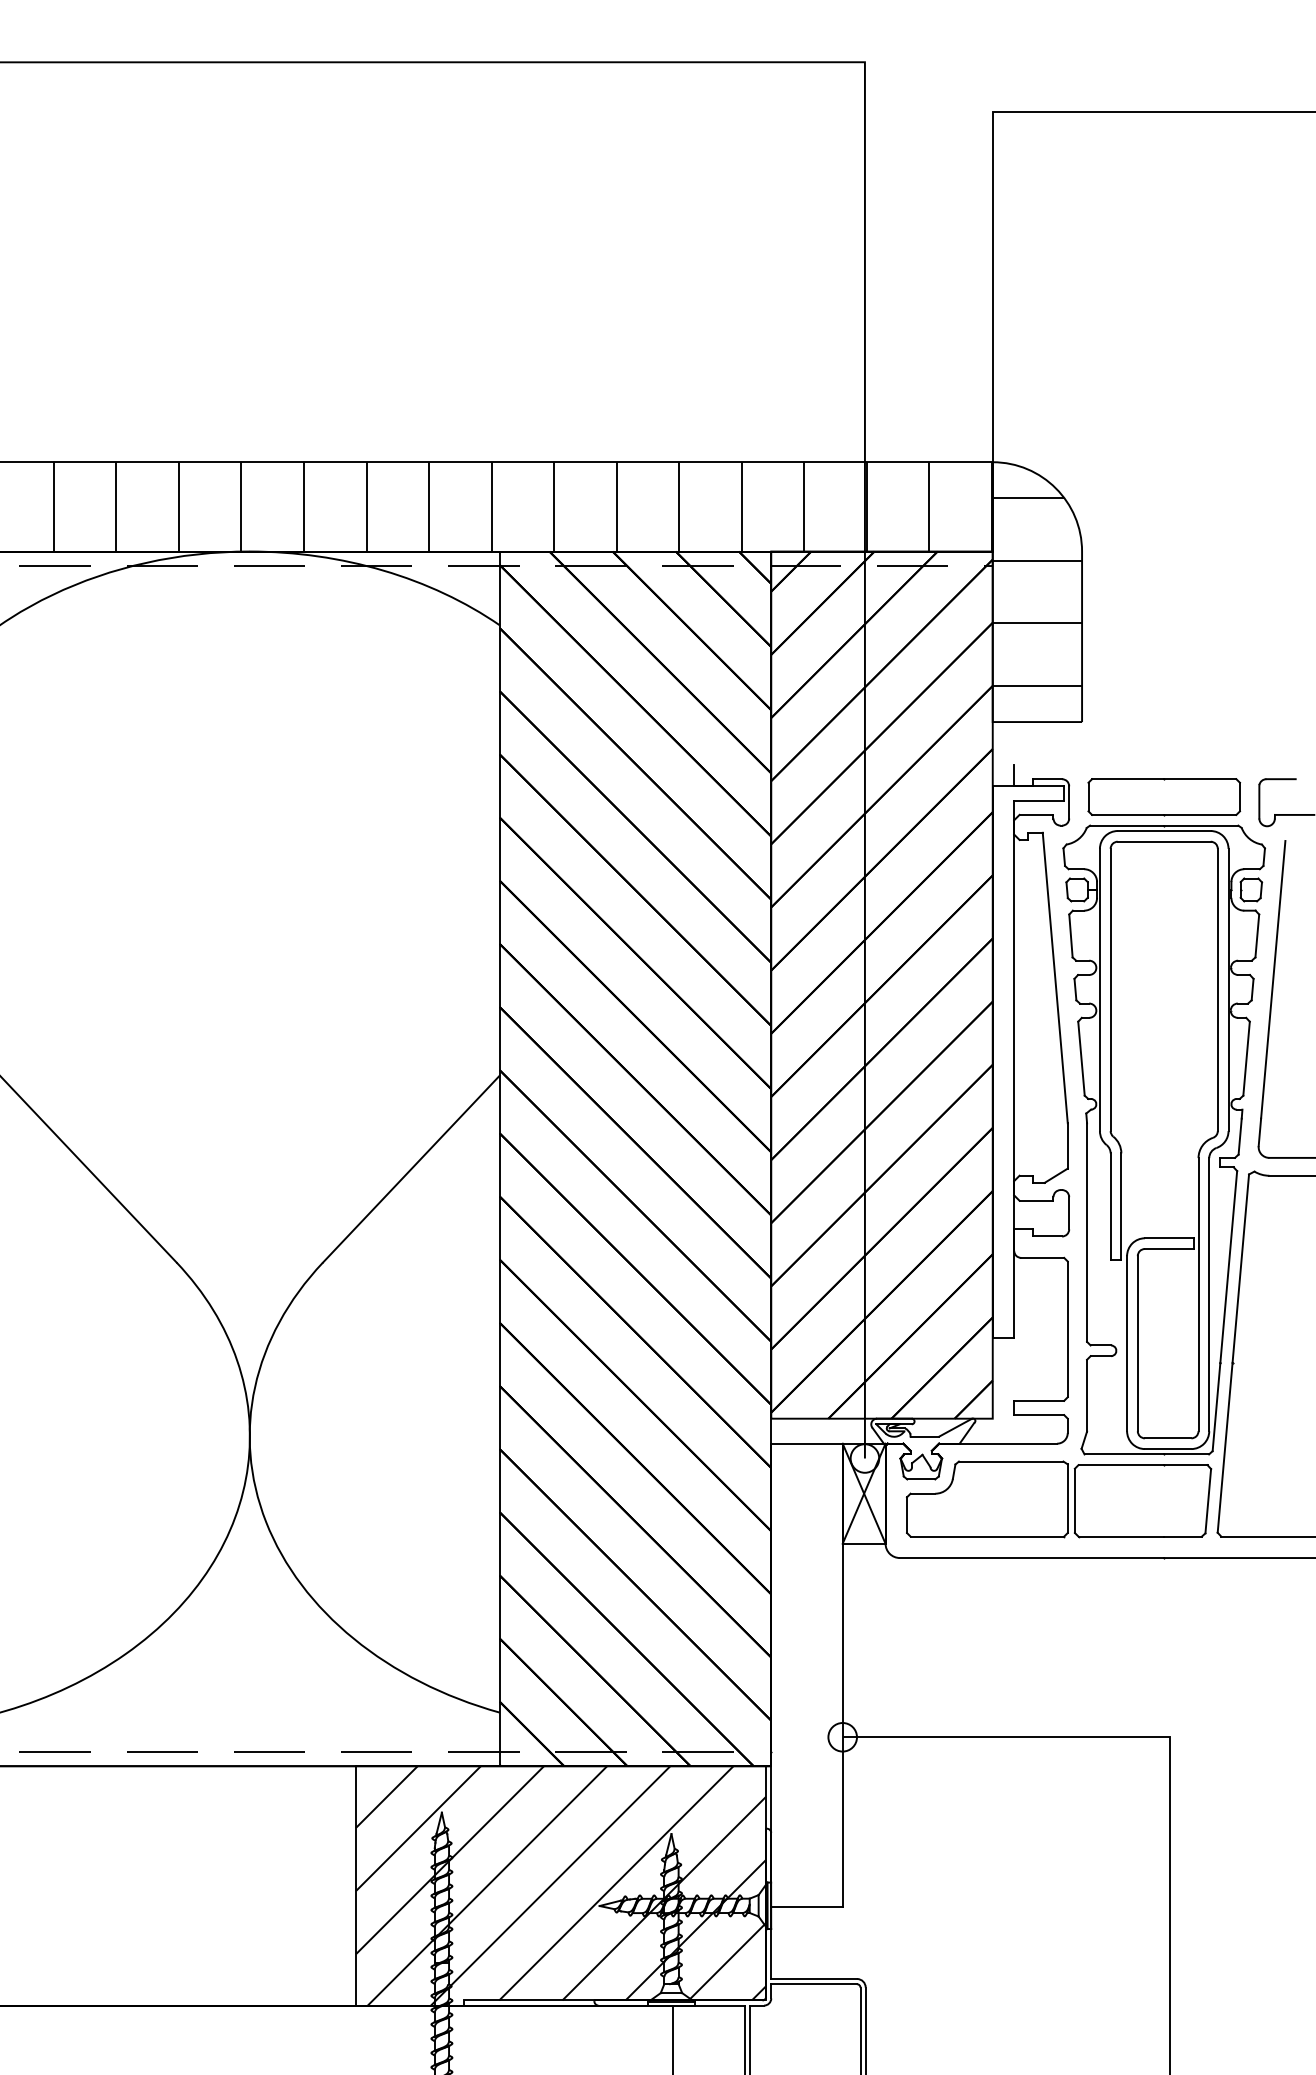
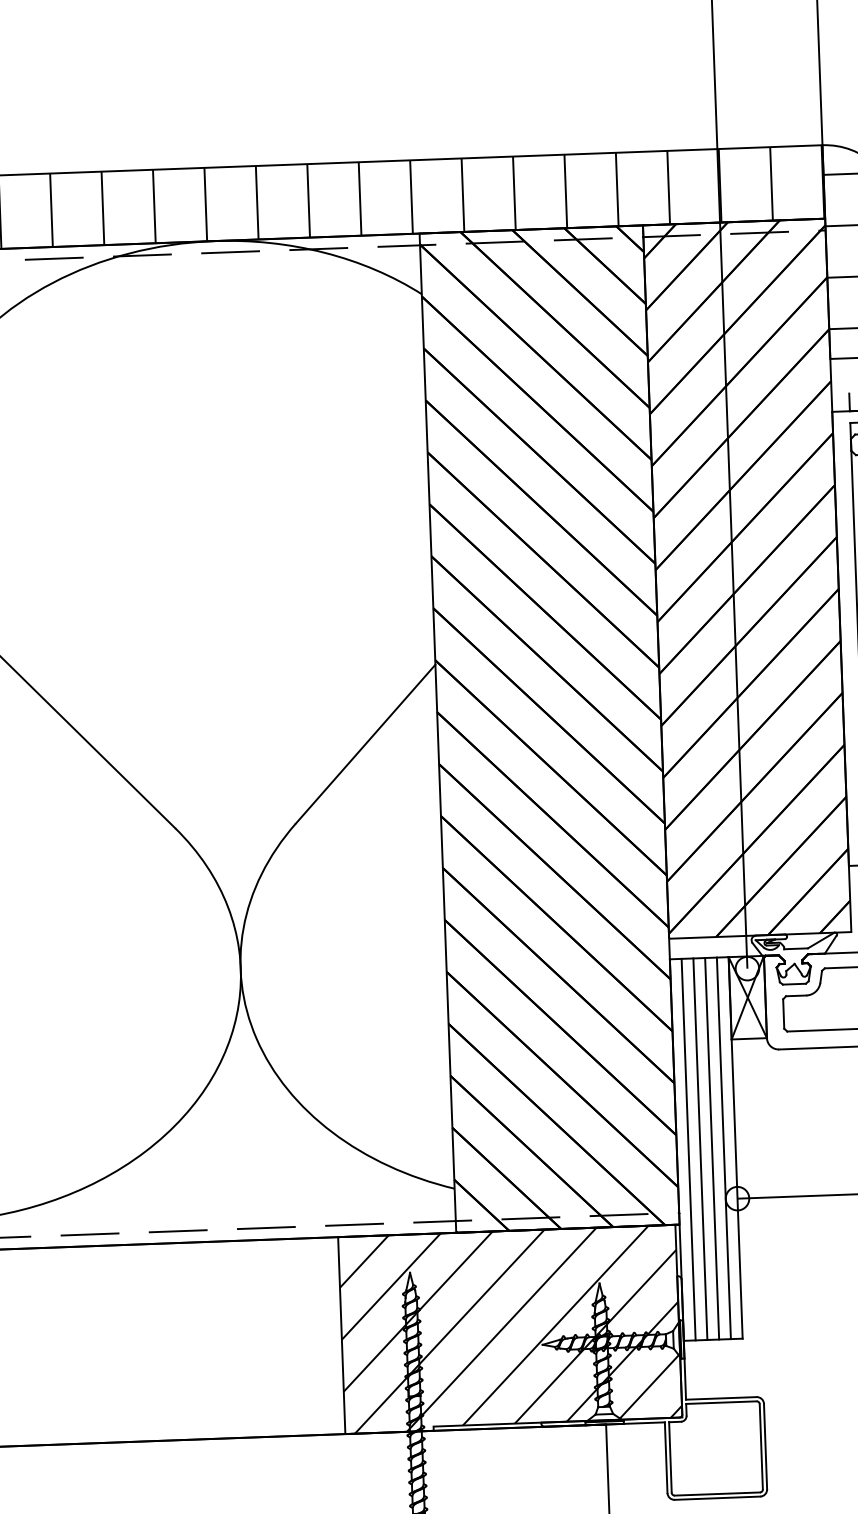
line: (785, 1675) -> (688, 1149), added
line: (799, 1675) -> (700, 1149), added
line: (814, 1675) -> (712, 1148), added
line: (828, 1675) -> (723, 1148), added

